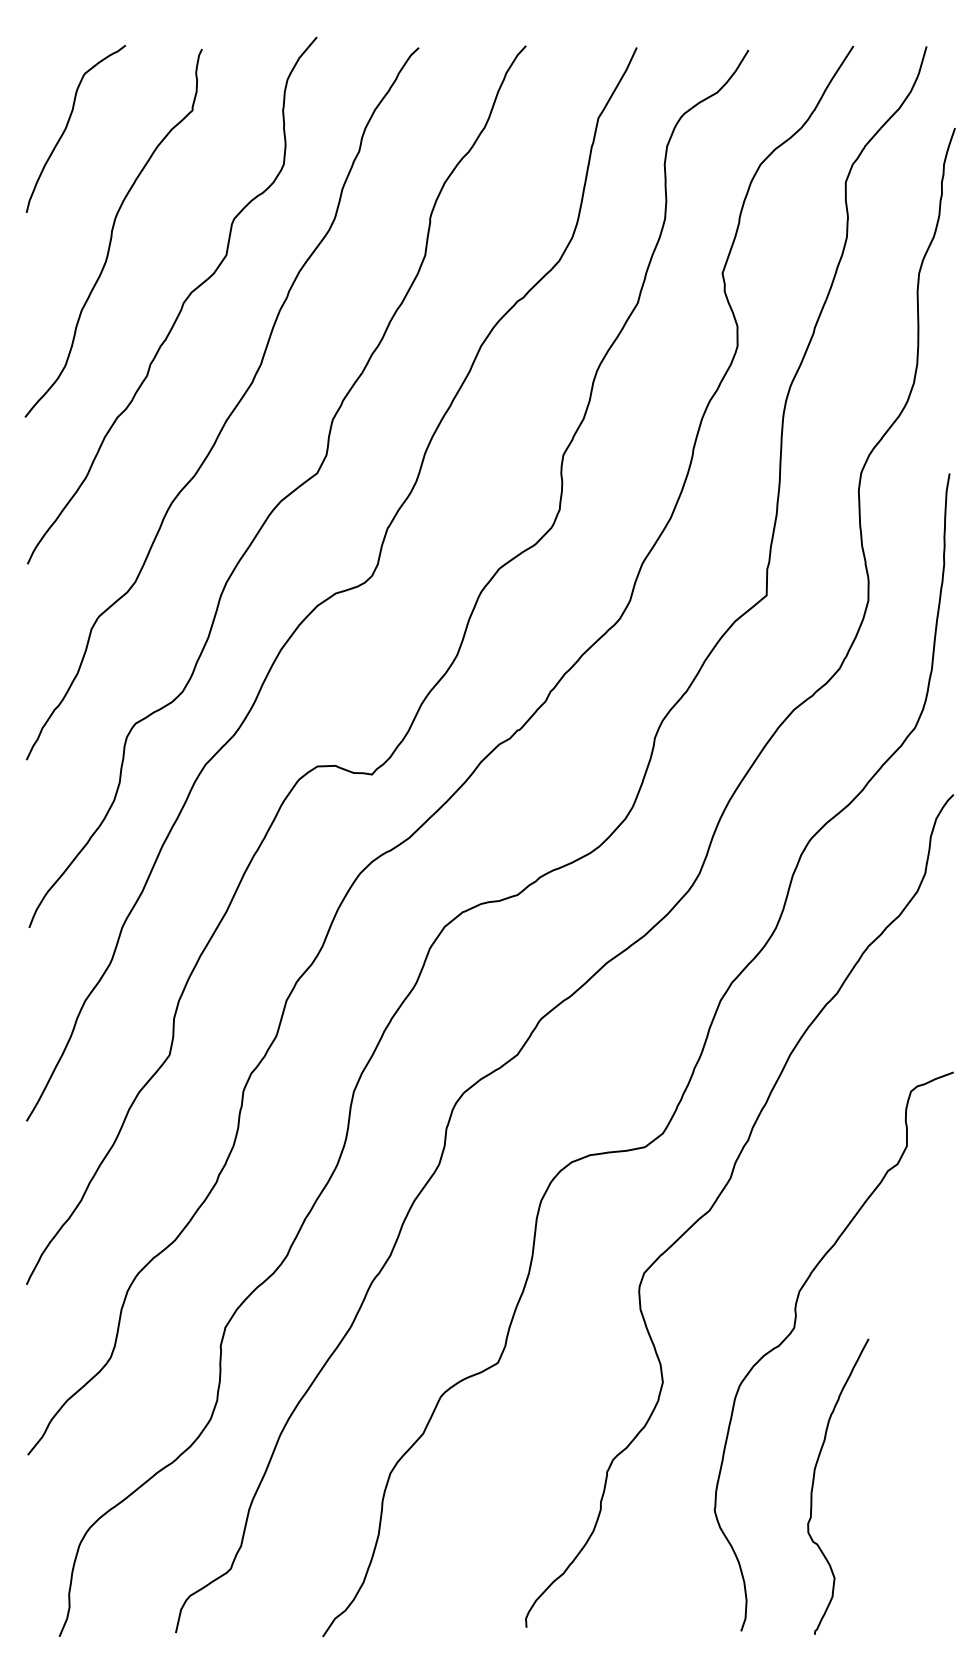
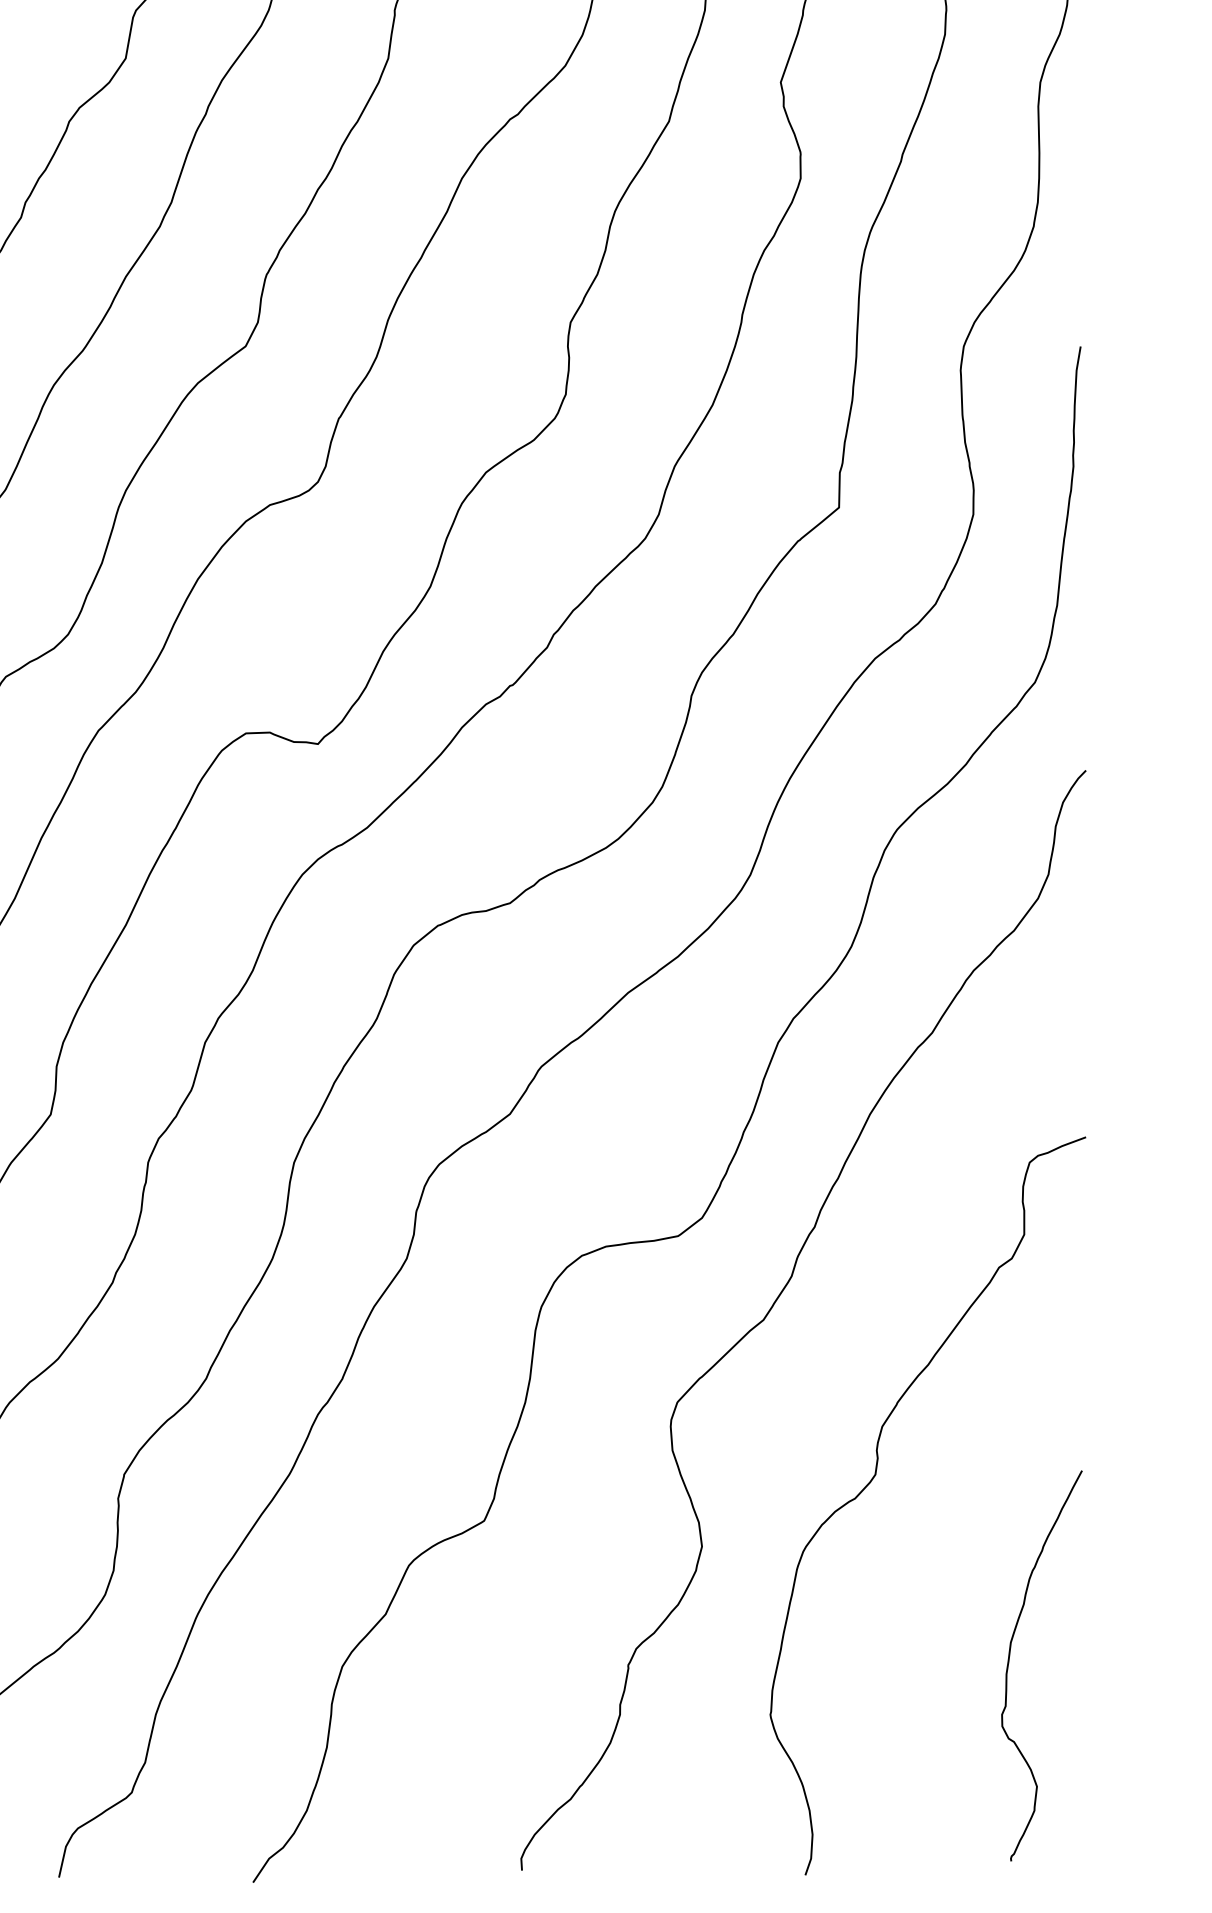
curve: (814, 1481) -> (1010, 1658), moved

